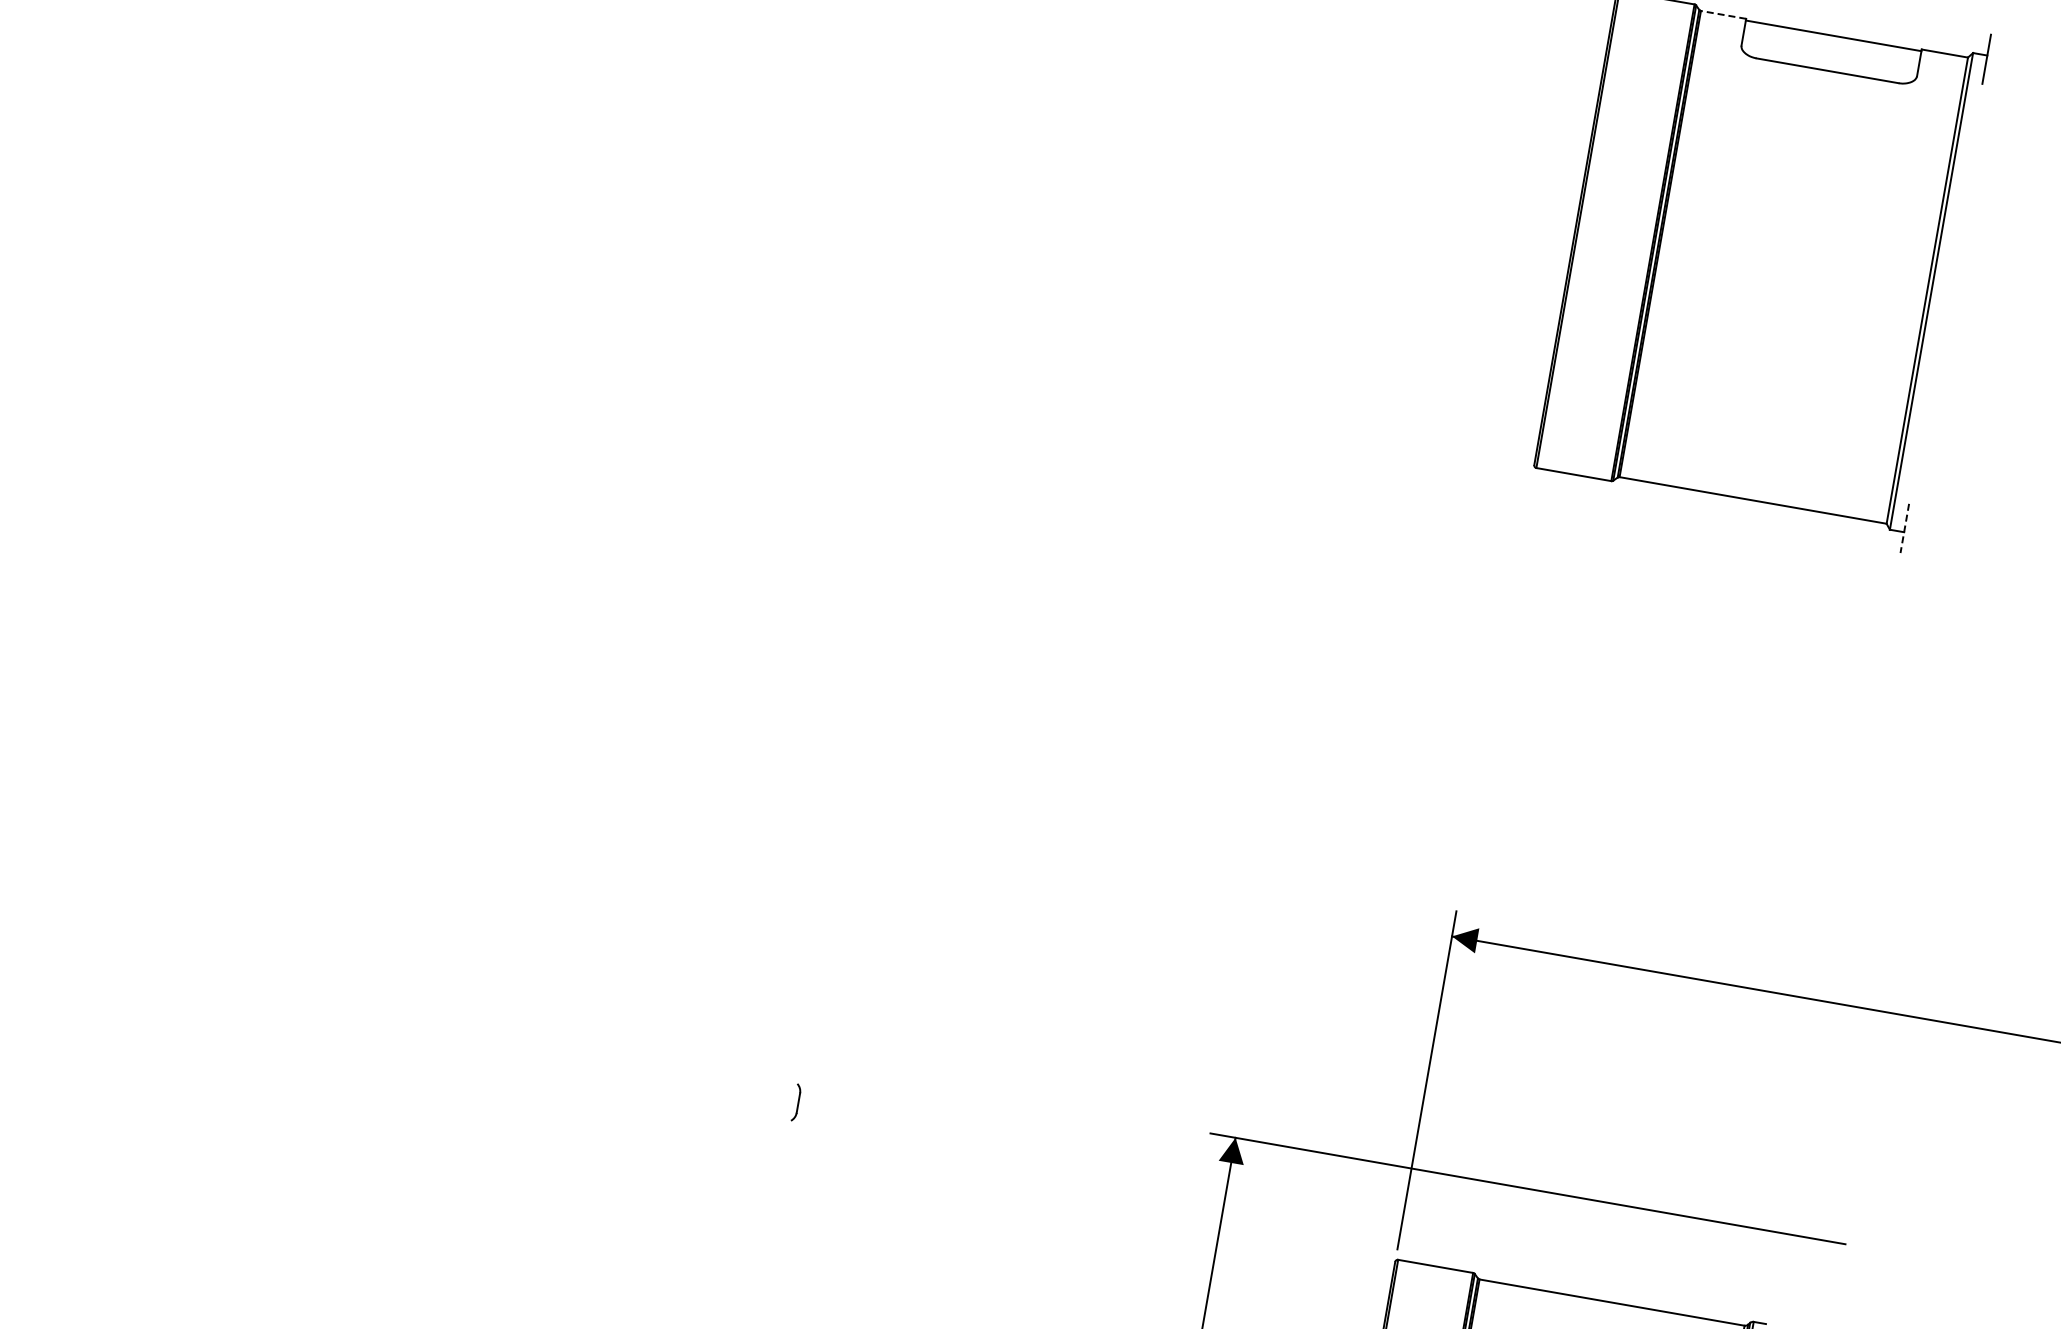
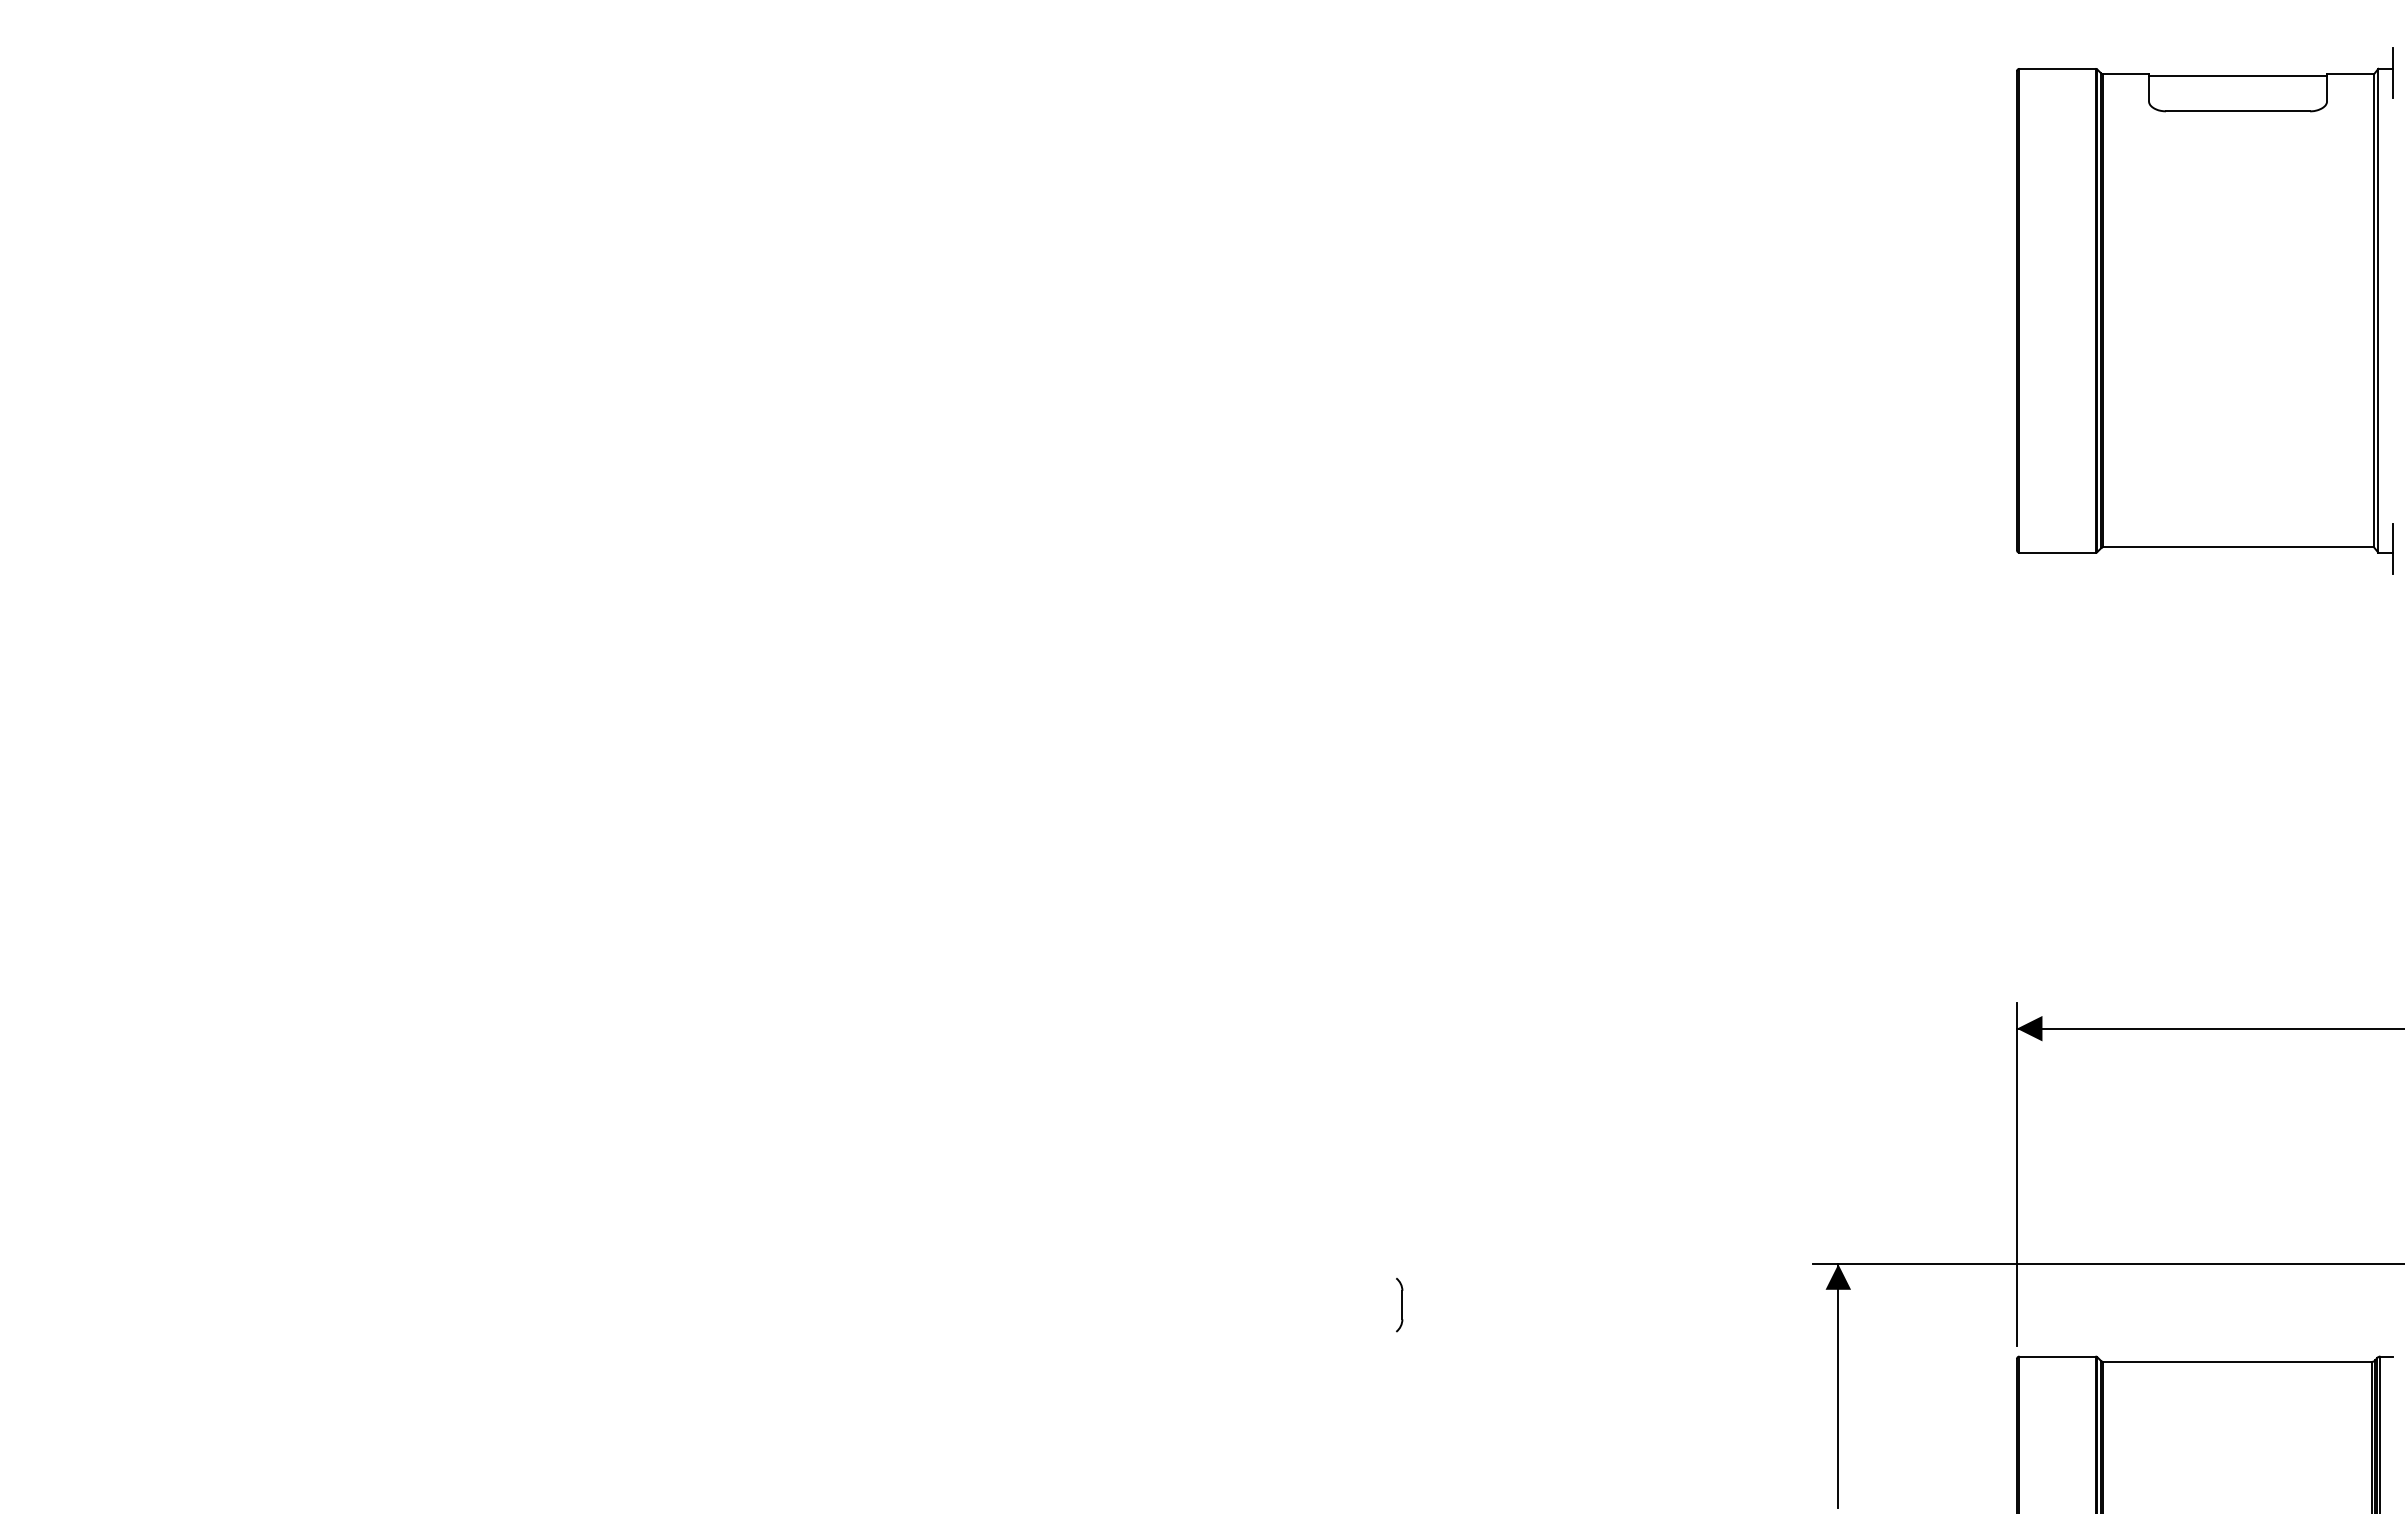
line: (1723, 15) -> (2125, 74), dashed -> solid
line: (1904, 527) -> (2392, 548), dashed -> solid
part: (796, 1102) -> (1399, 1305), size x1.43

